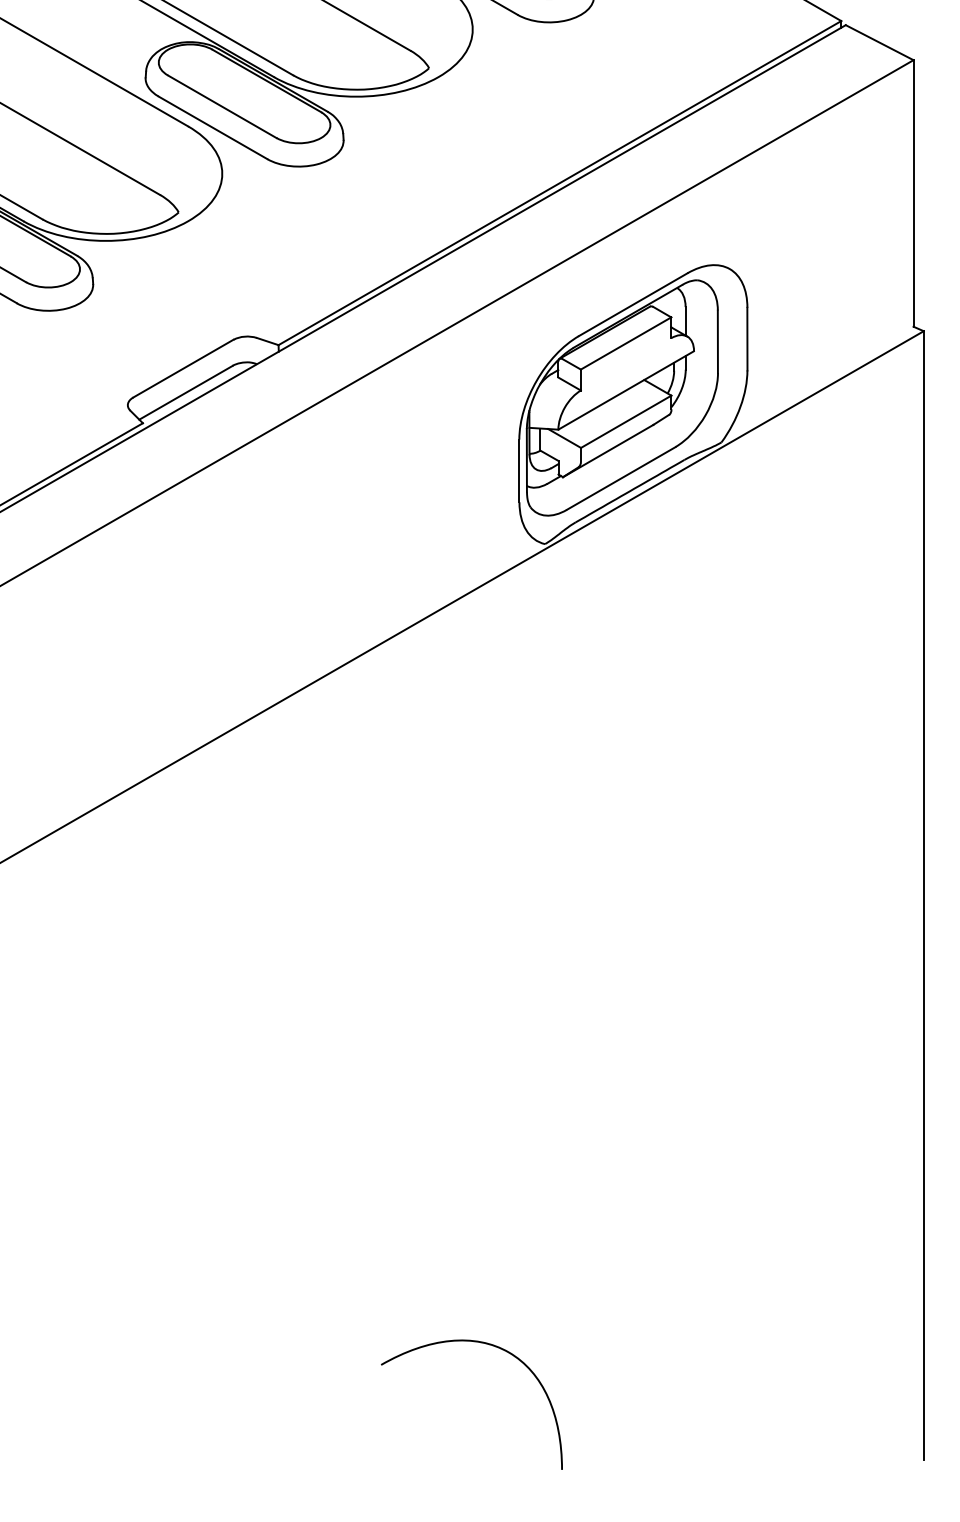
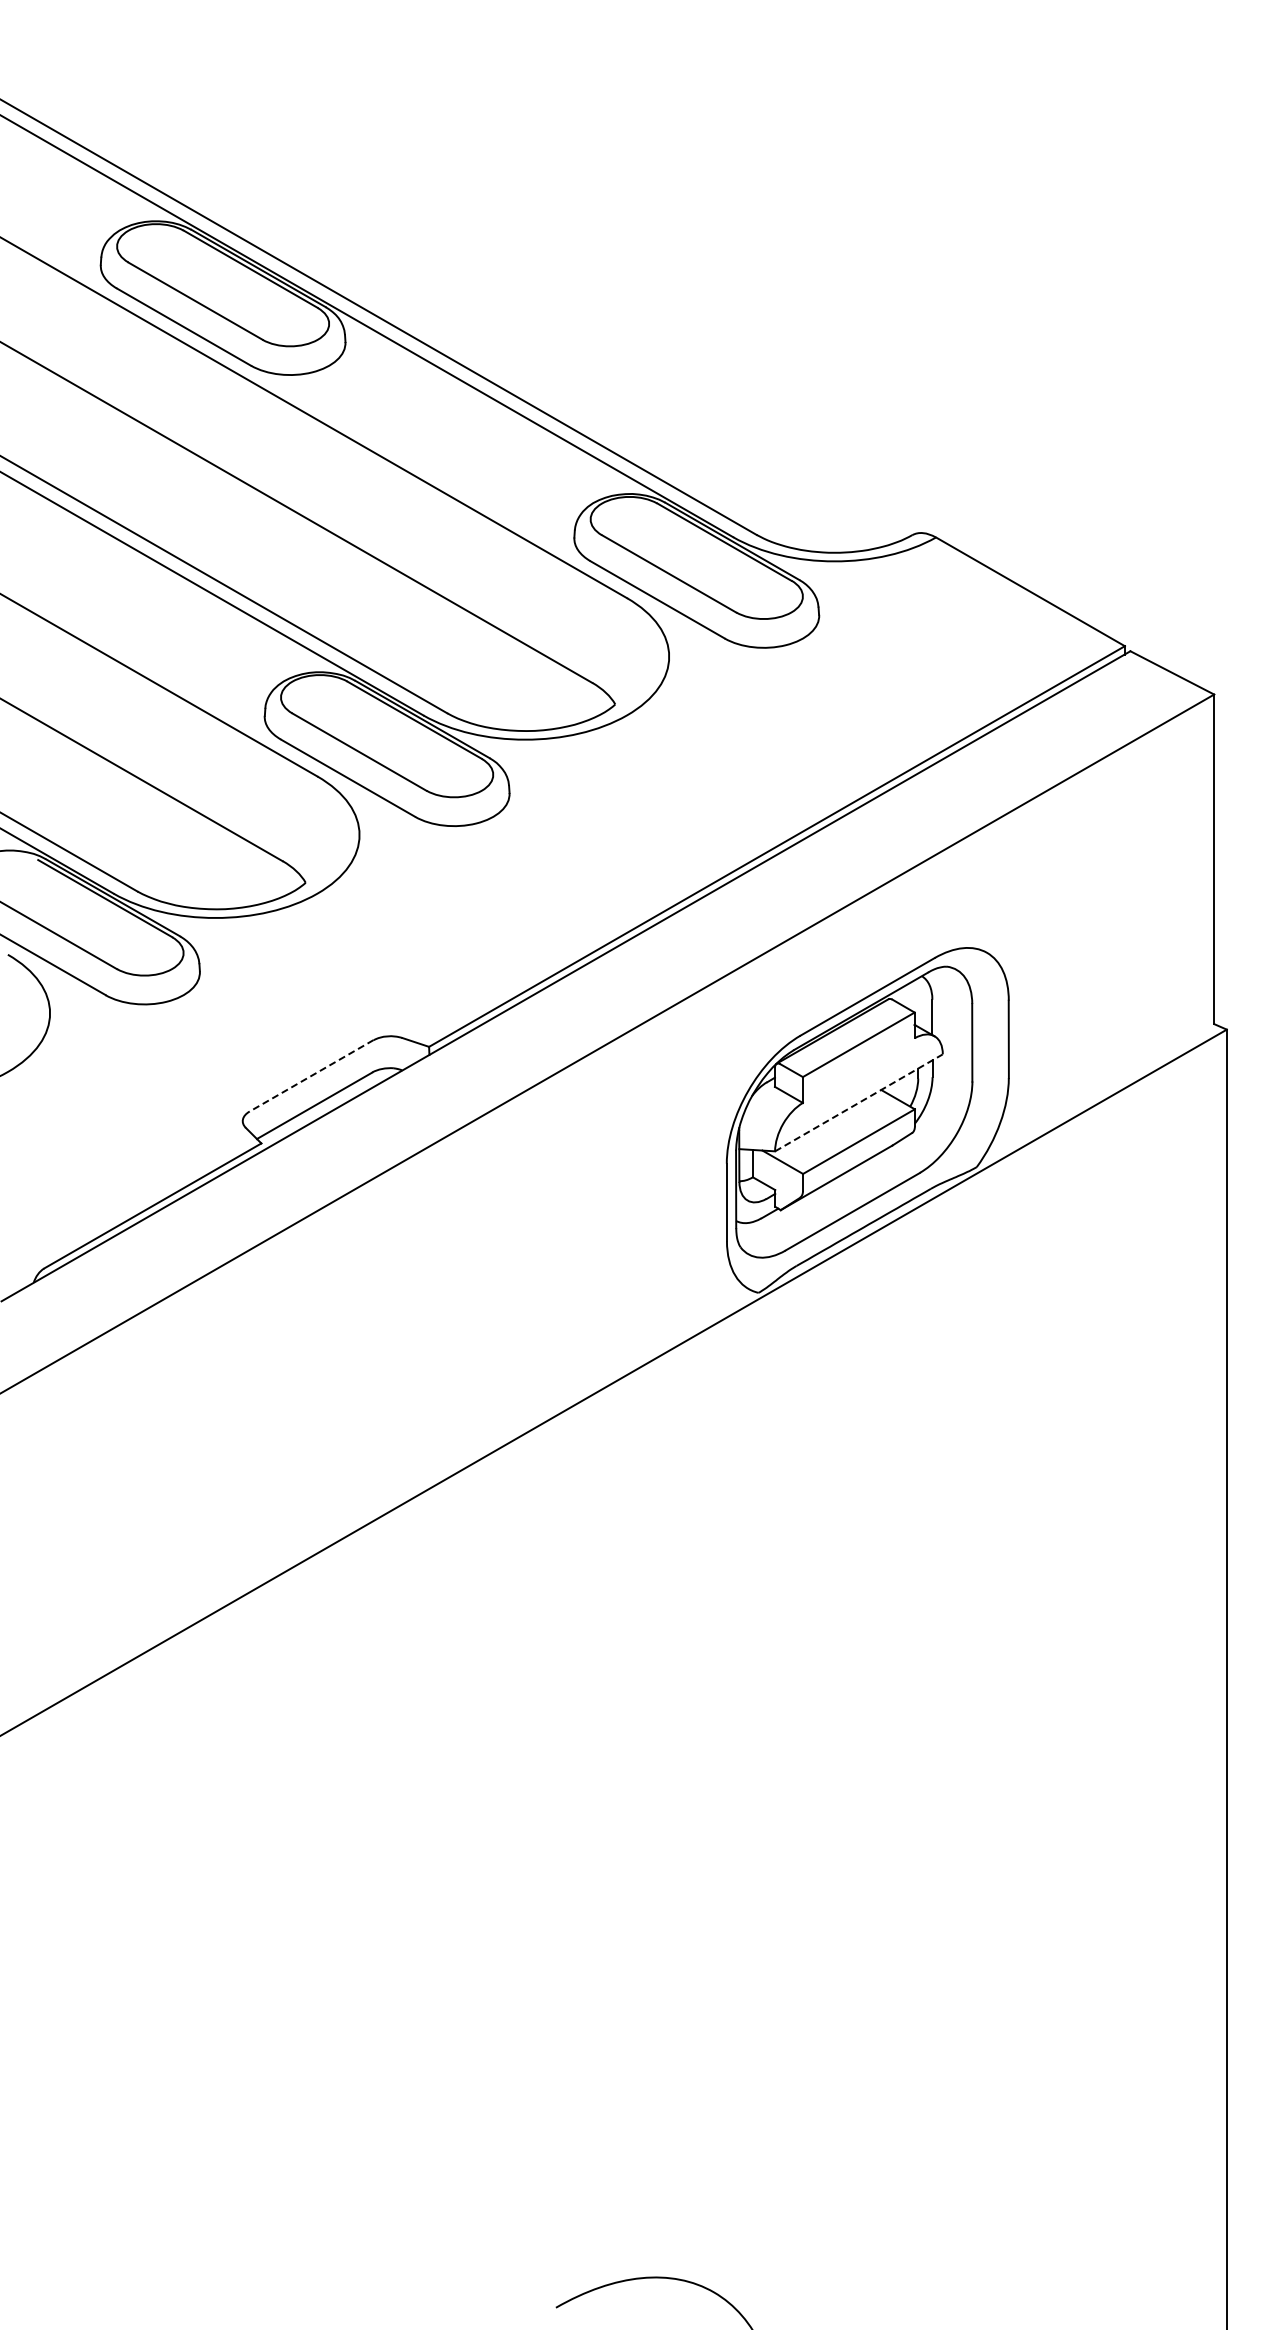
line: (183, 368) -> (311, 1075), solid -> dashed
line: (625, 390) -> (858, 1102), solid -> dashed

